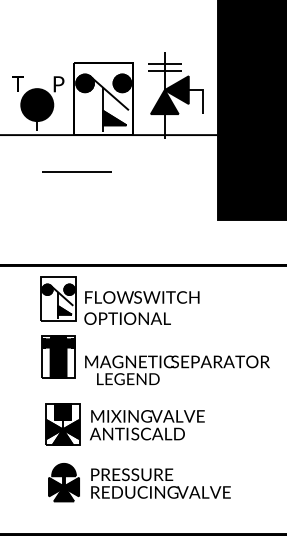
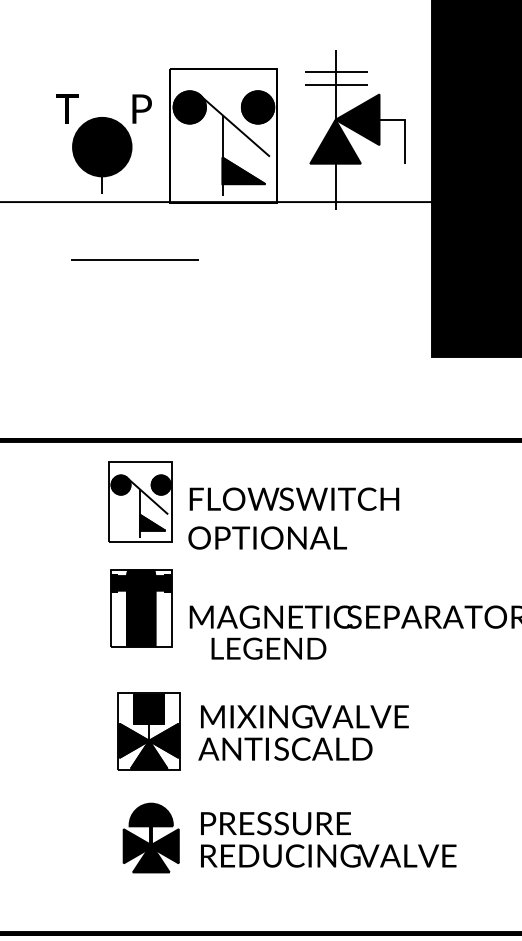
line: (76, 171) -> (133, 259), moved

